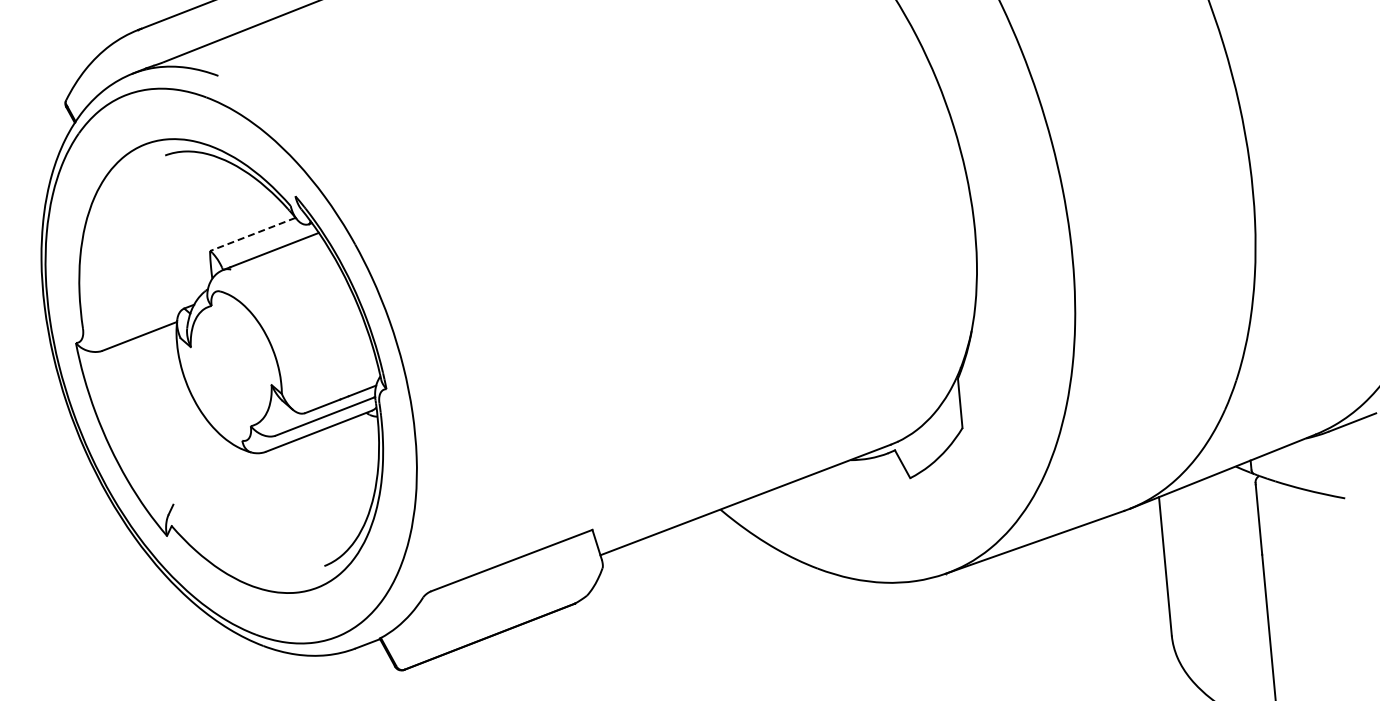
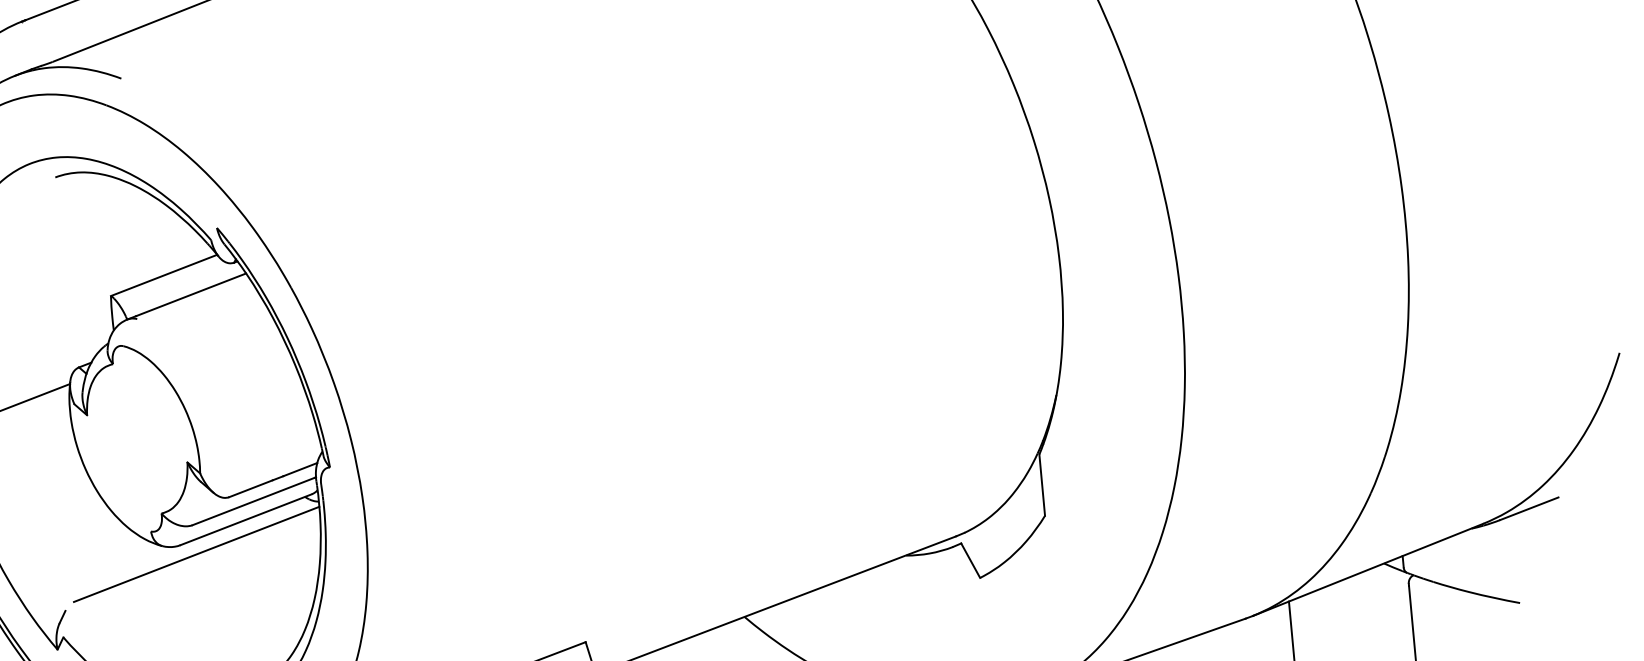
line: (252, 234) -> (163, 275), dashed -> solid
line: (278, 458) -> (195, 553), added

